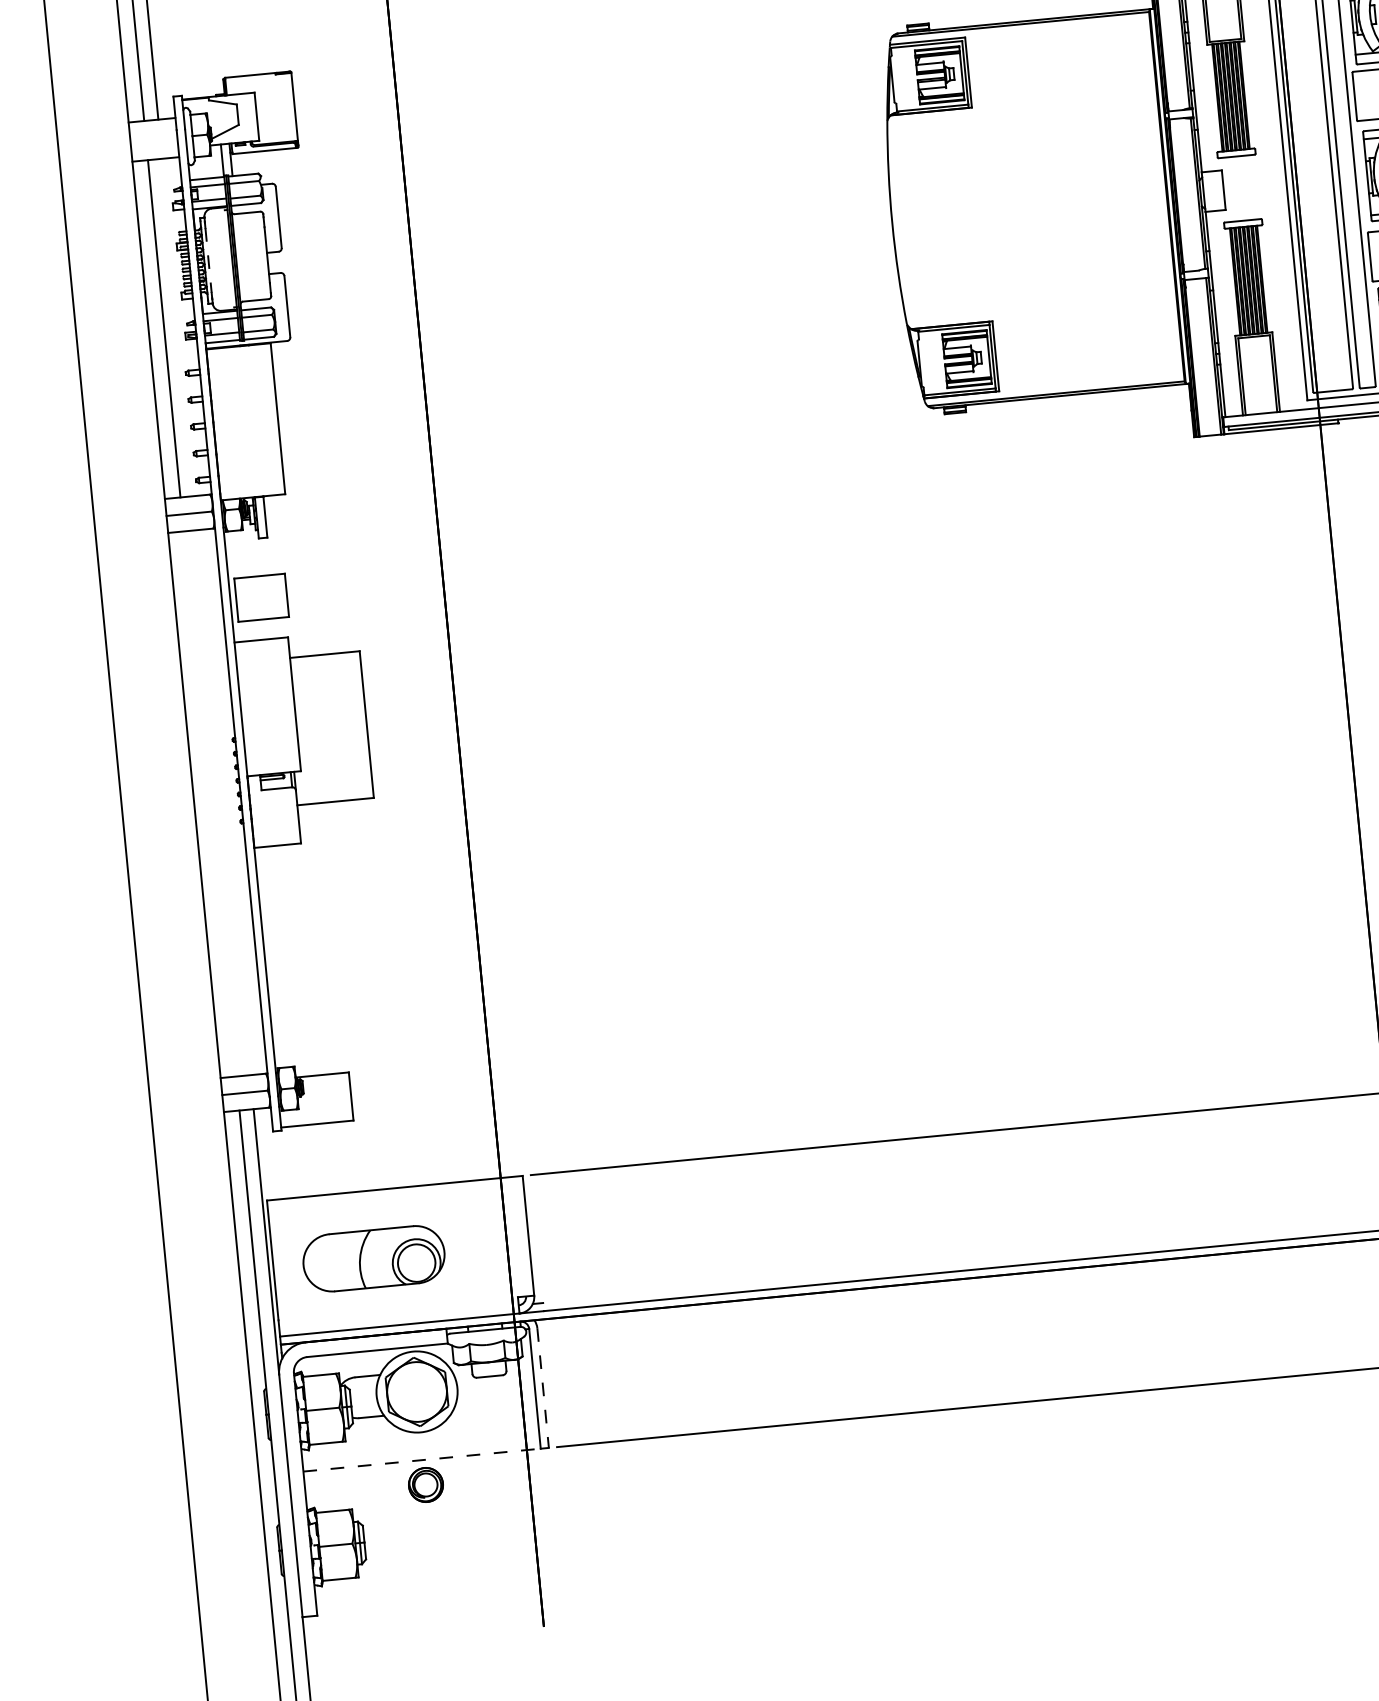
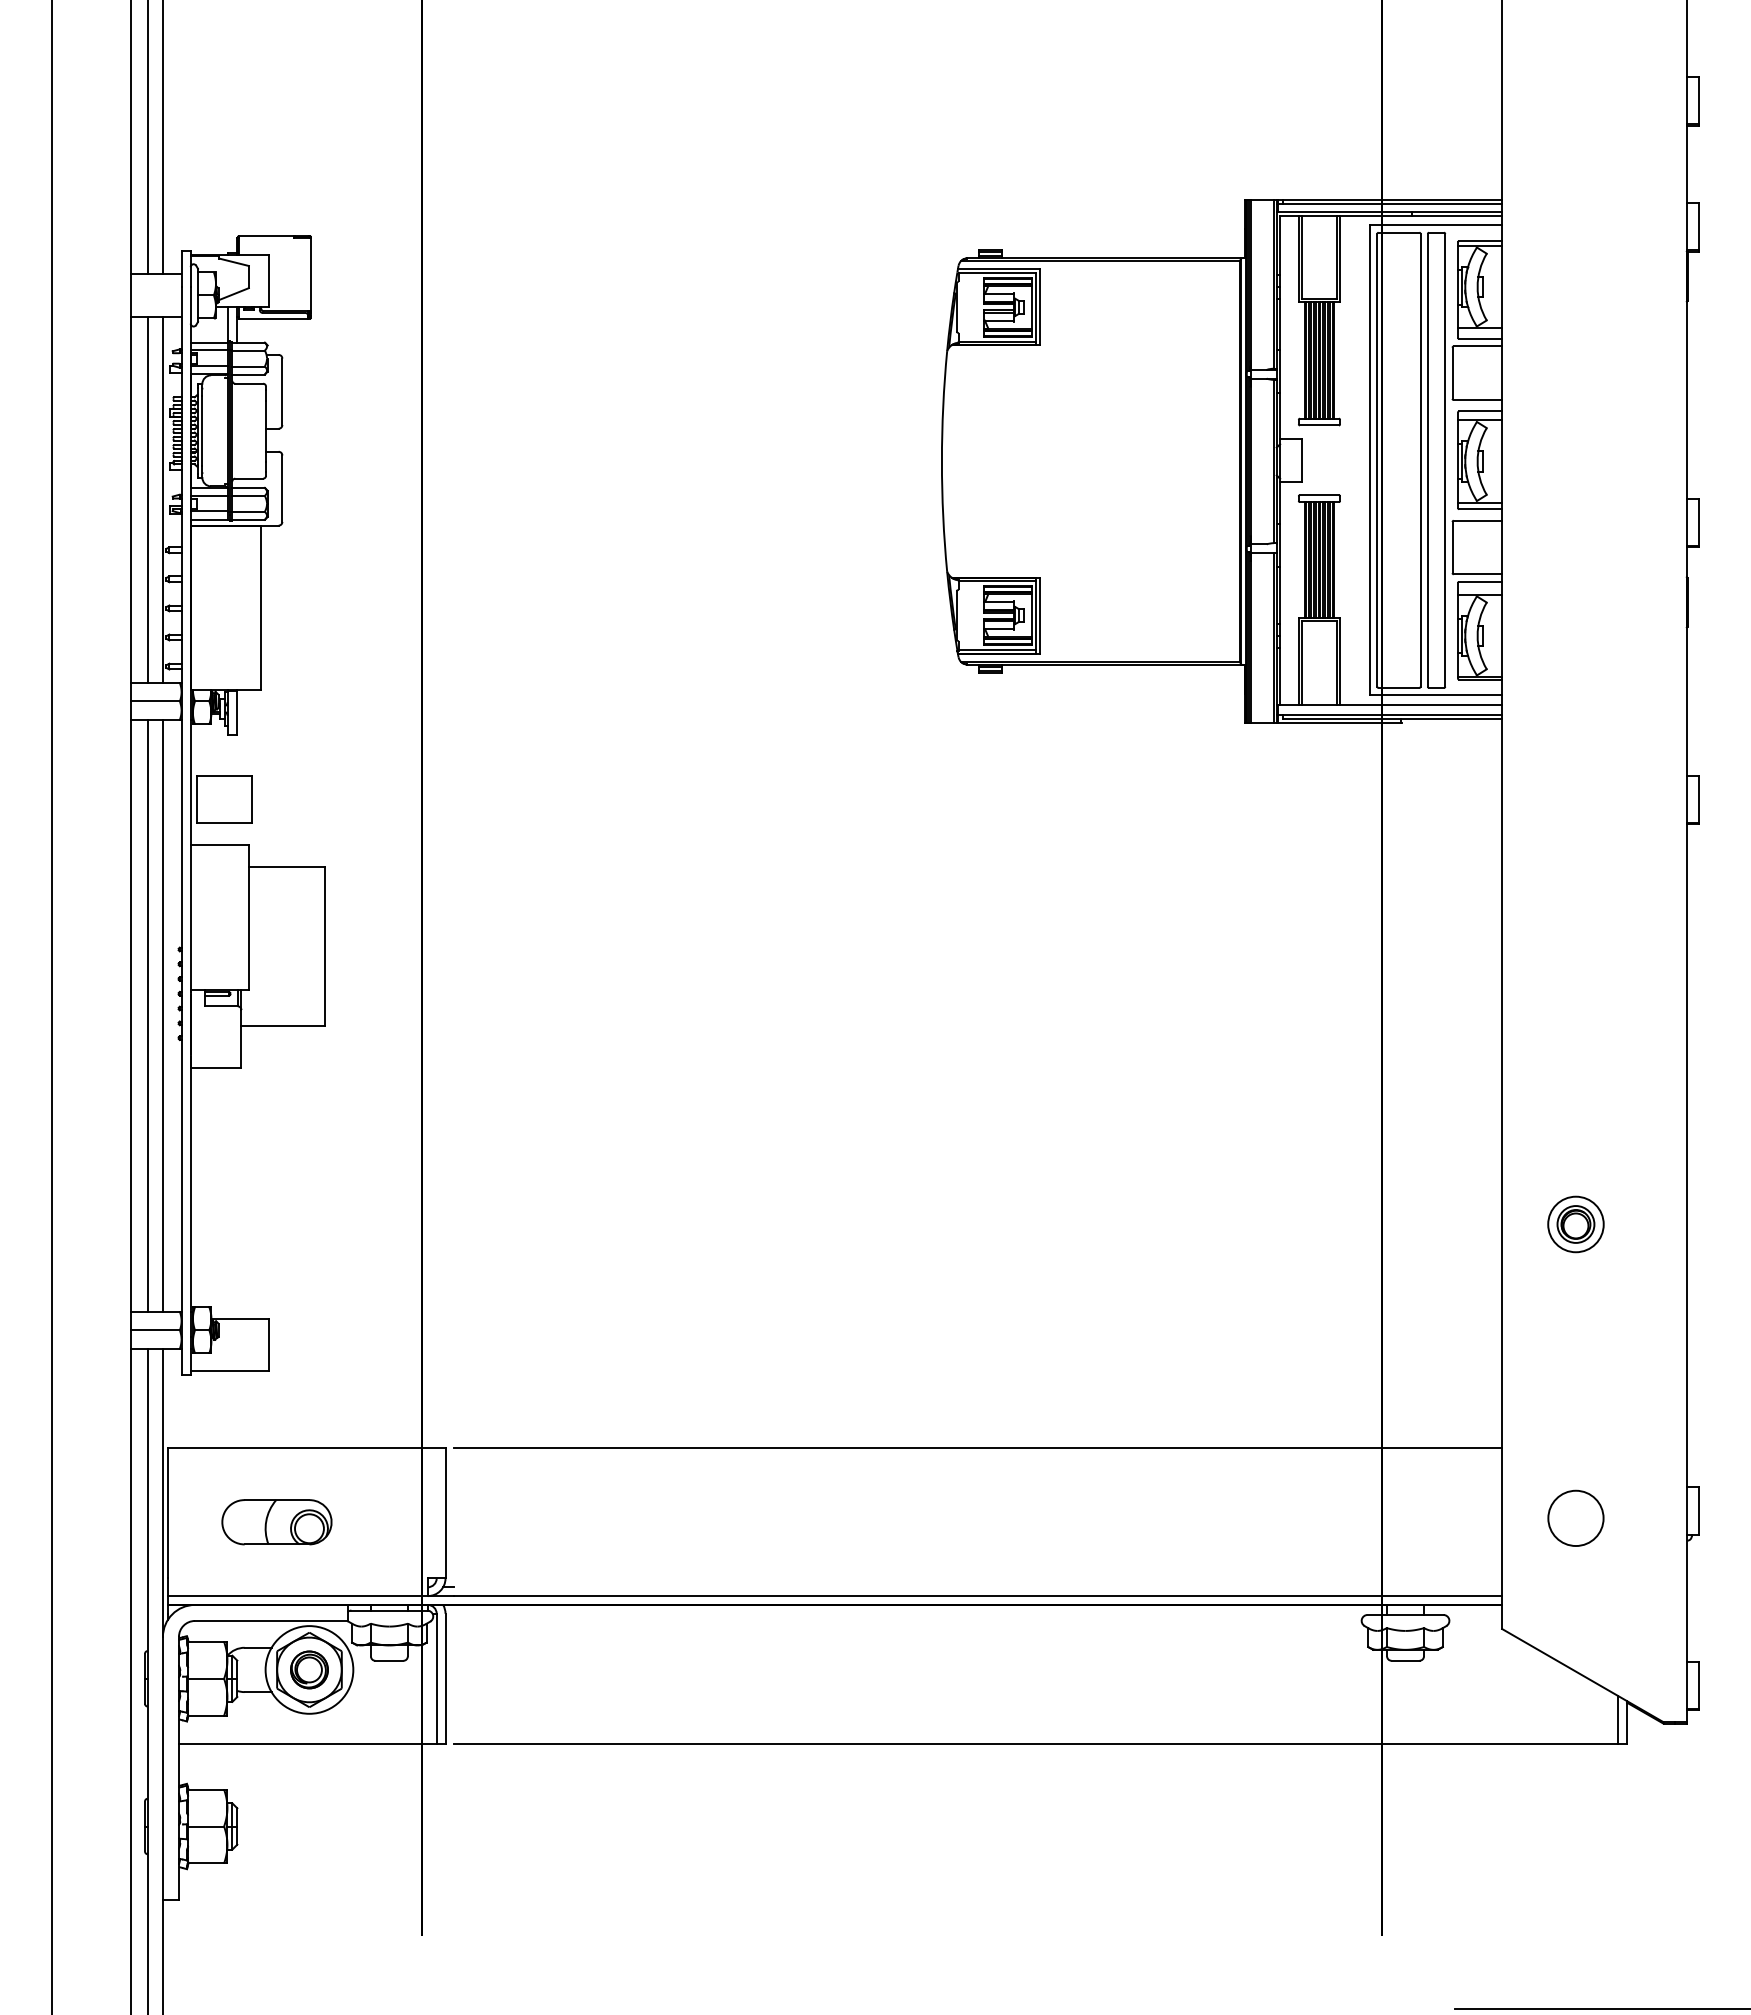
line: (208, 261) -> (202, 431), dashed -> solid
line: (177, 327) -> (162, 499), added
line: (223, 802) -> (162, 1015), added
line: (209, 803) -> (147, 1015), added
part: (373, 1259) -> (276, 1522), size x0.71
line: (543, 1388) -> (445, 1679), dashed -> solid
line: (421, 1459) -> (307, 1743), dashed -> solid
part: (425, 1484) -> (309, 1669), moved

